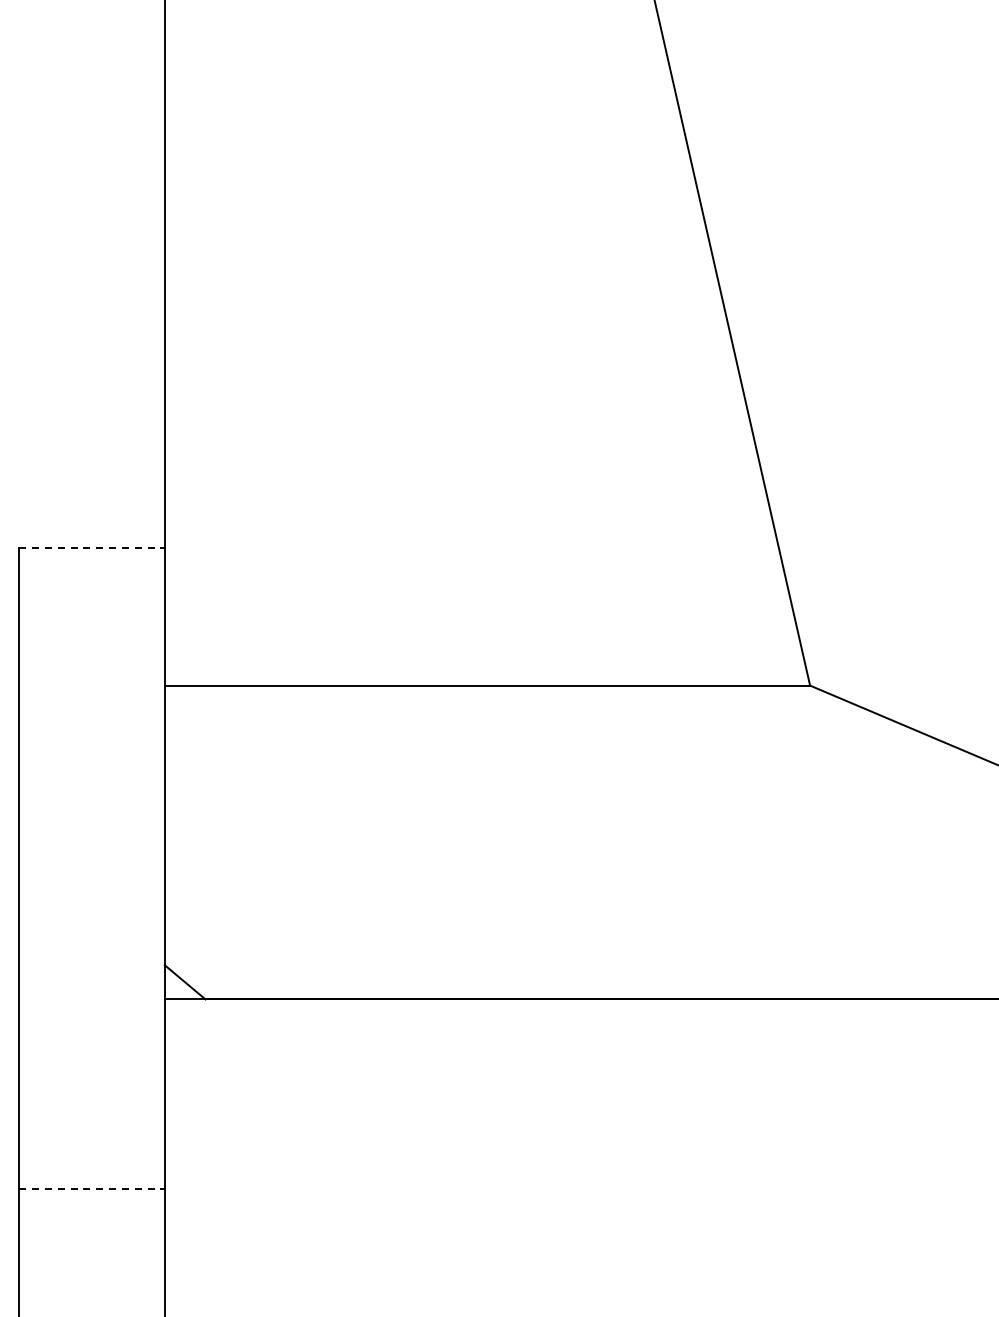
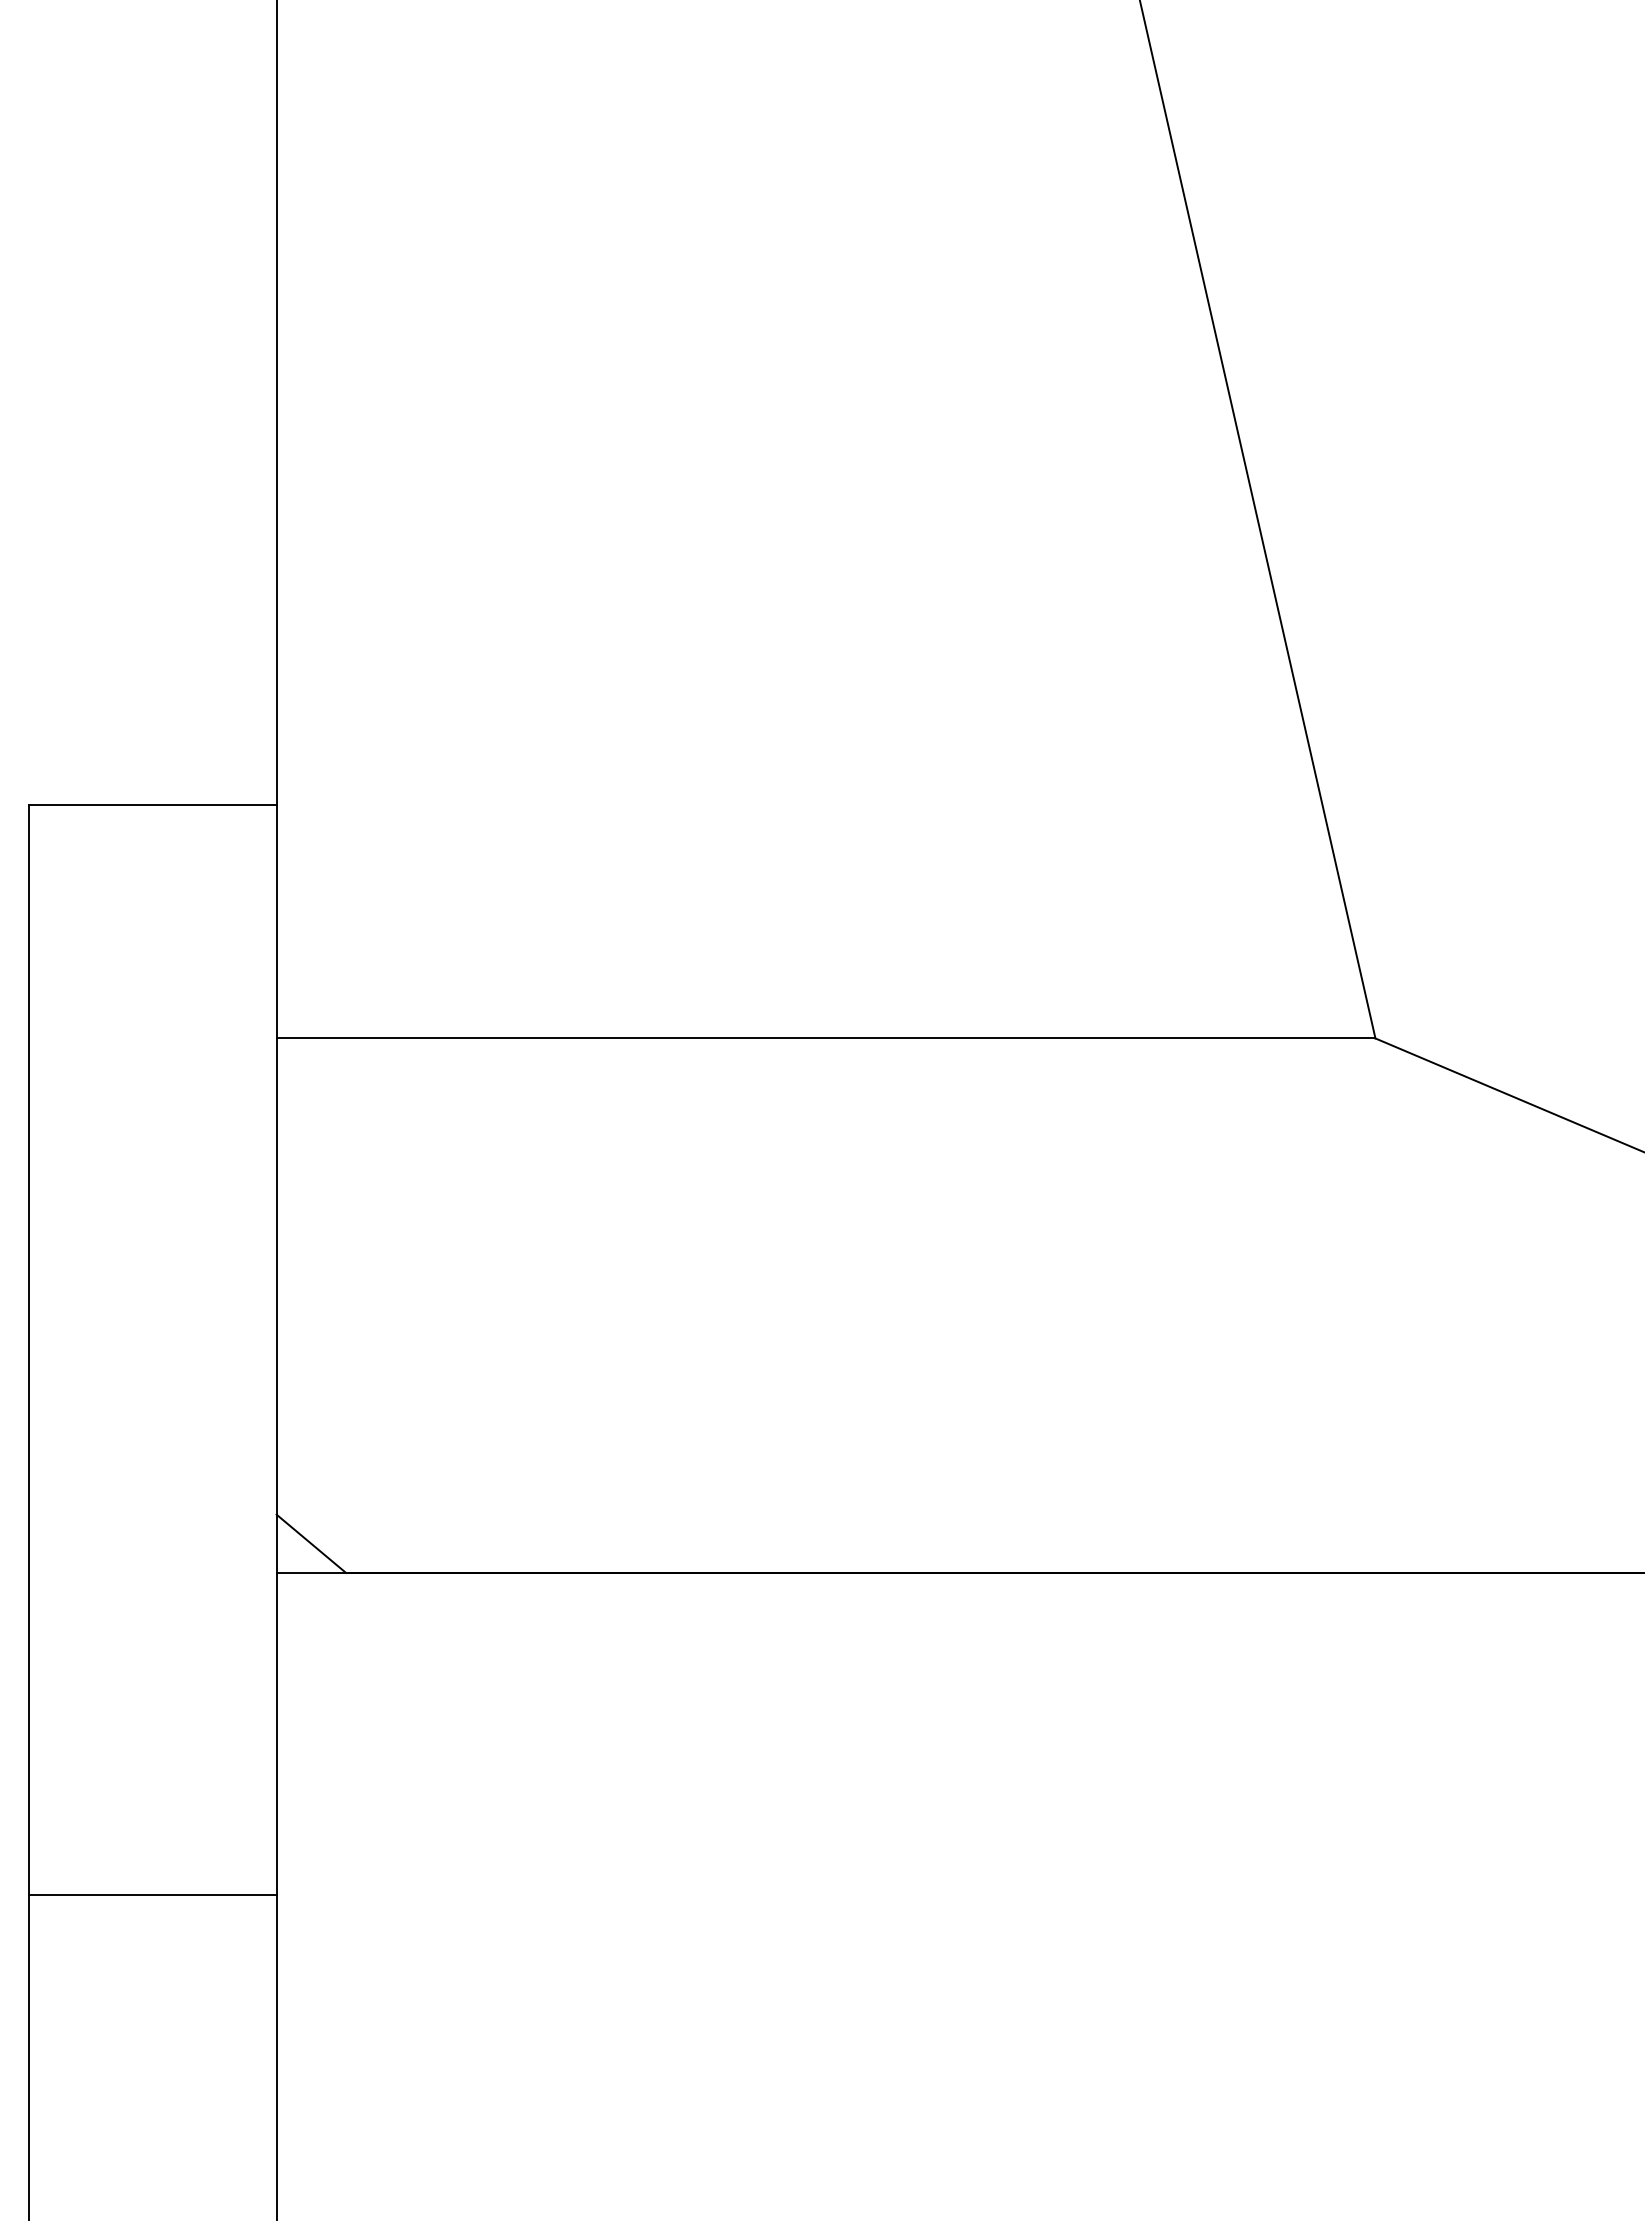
line: (92, 548) -> (153, 804), dashed -> solid
line: (92, 1188) -> (153, 1894), dashed -> solid

